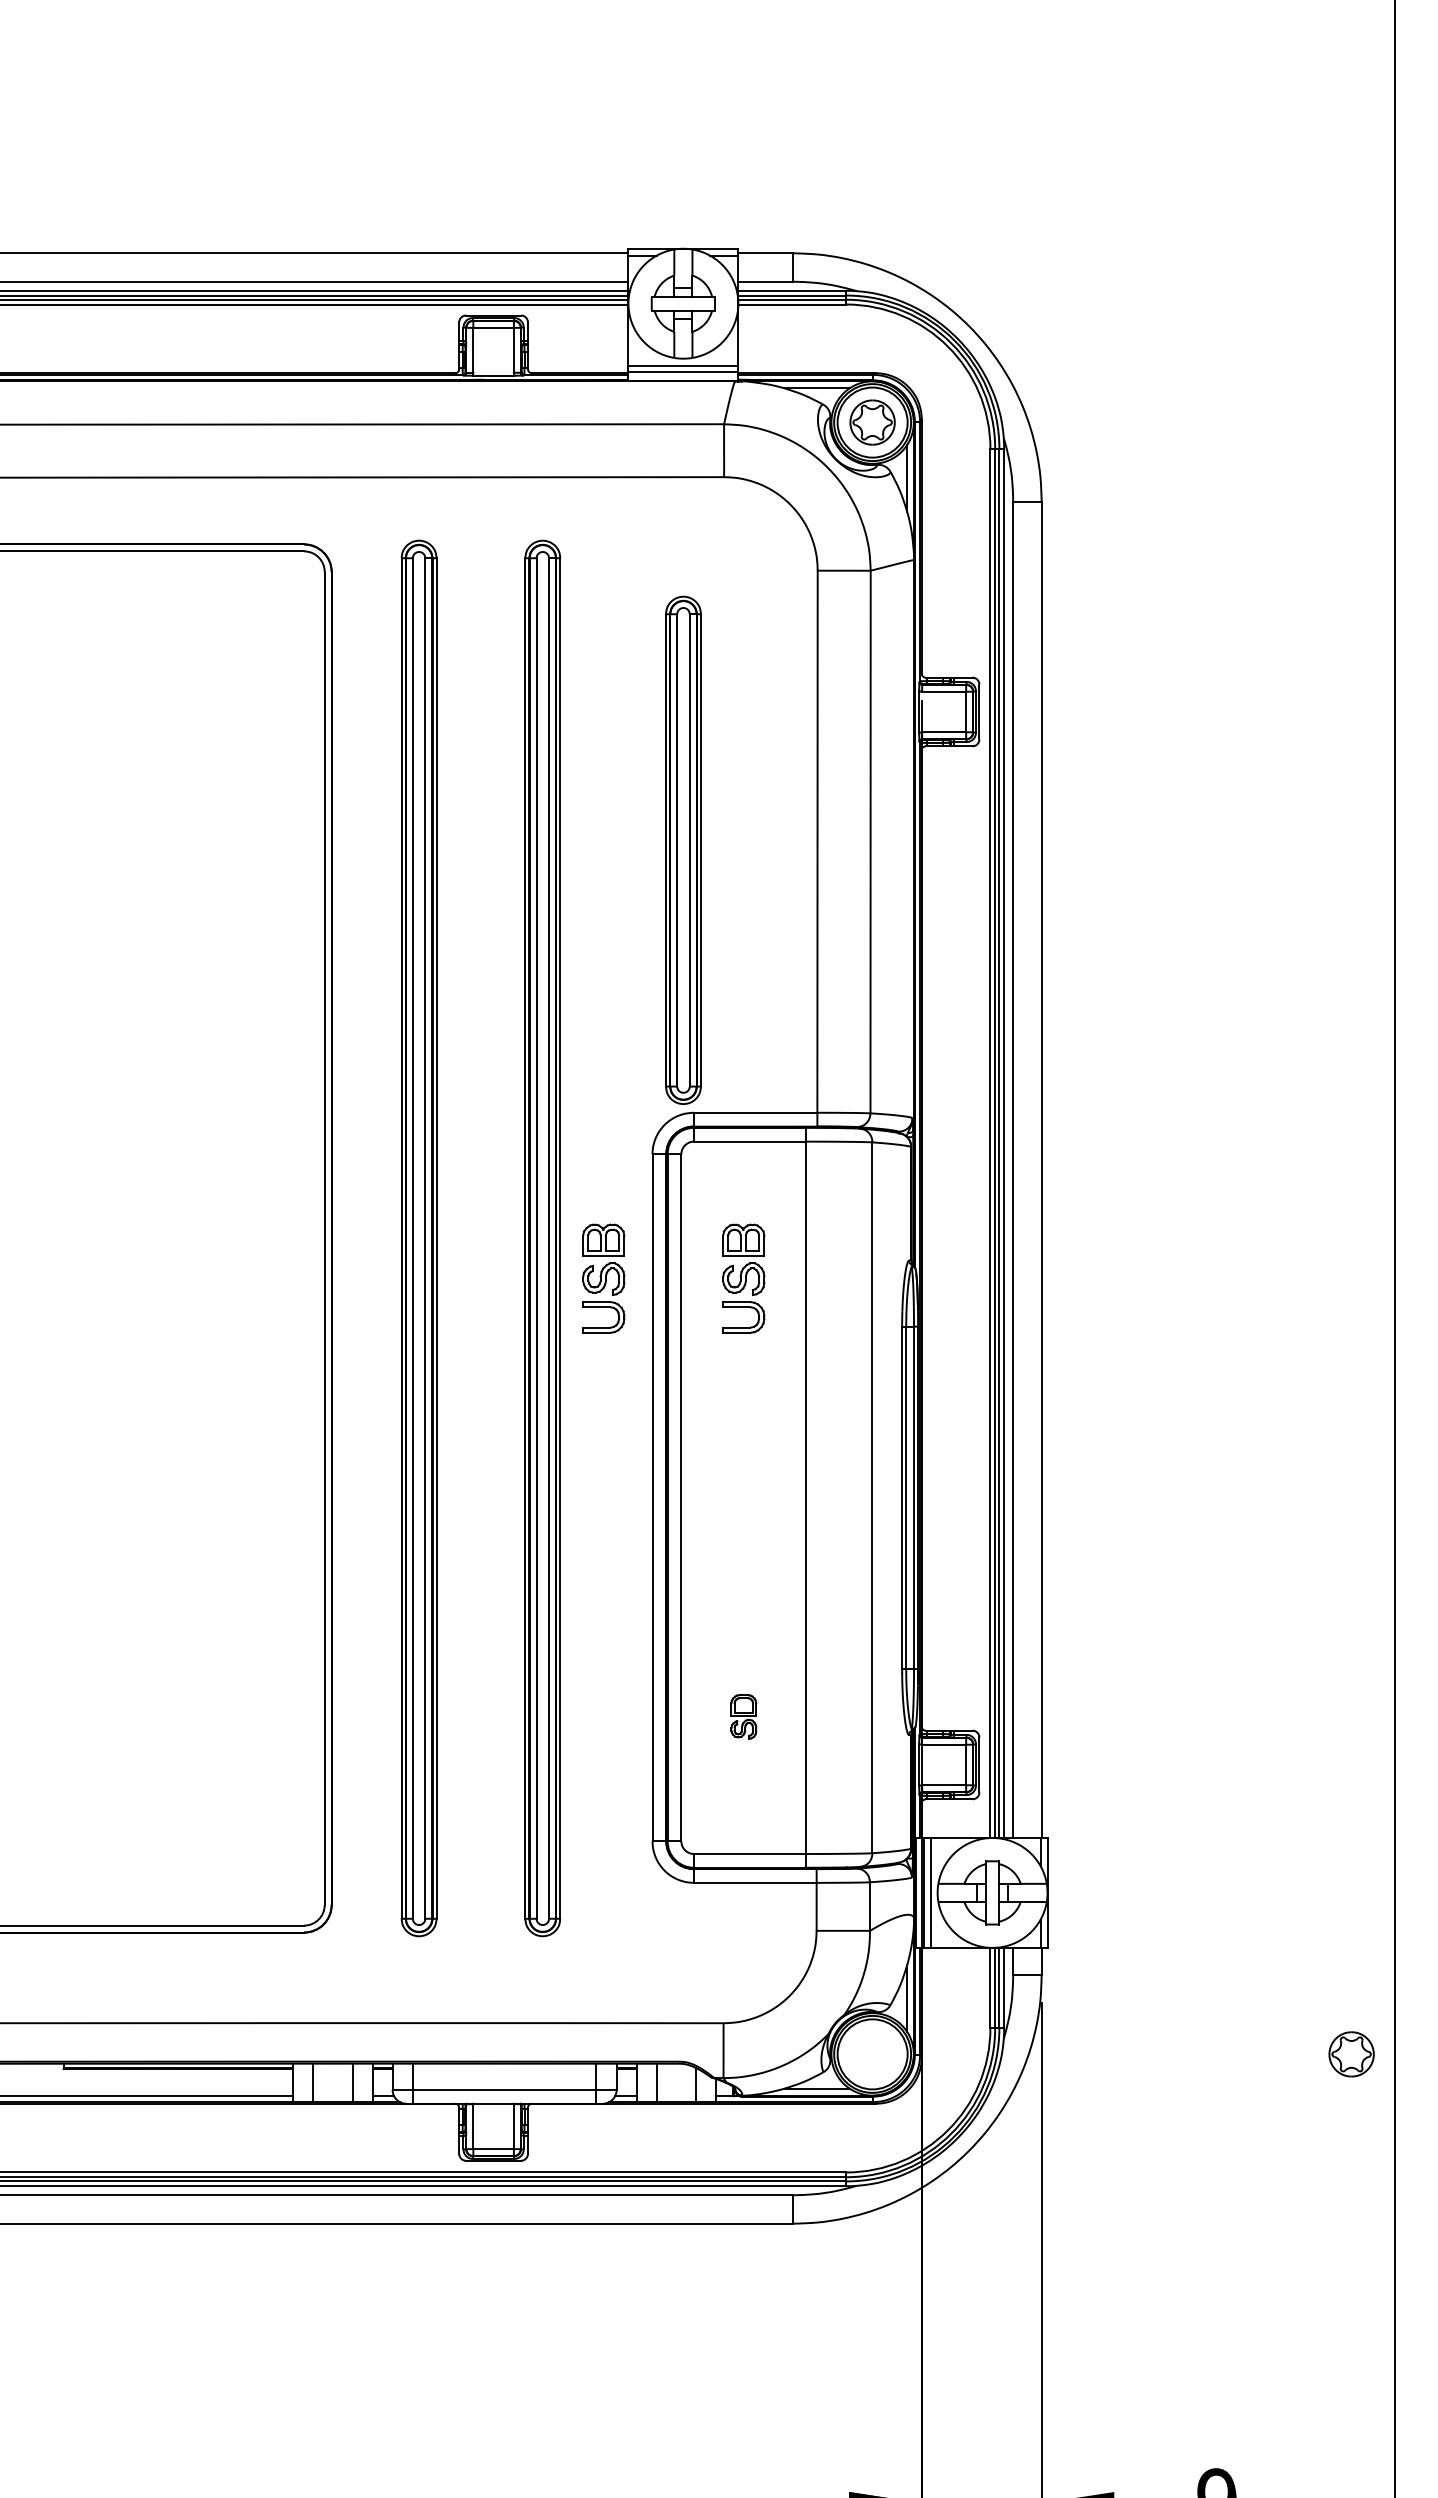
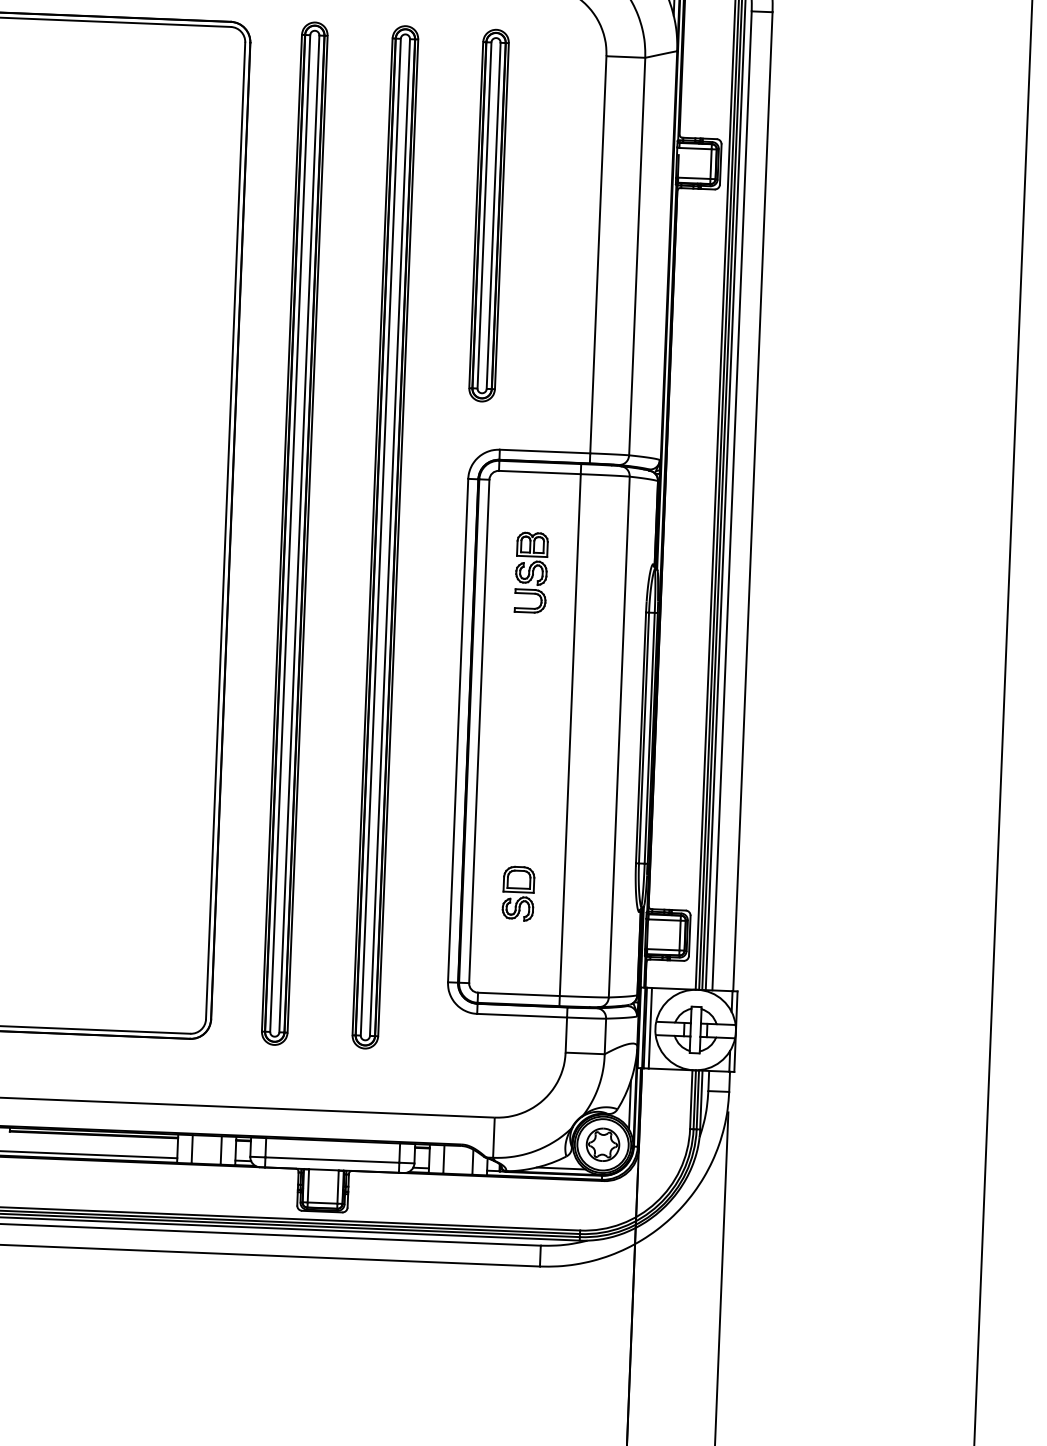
part: (683, 849) -> (489, 215), moved
part: (603, 1278) -> (428, 568), removed
part: (743, 1716) -> (518, 893), size x1.67
part: (1351, 2054) -> (602, 1144), moved

